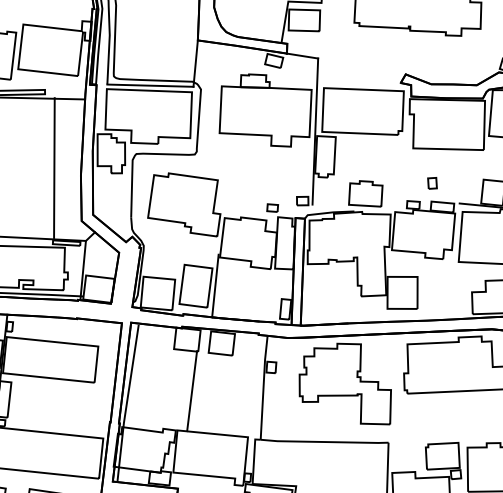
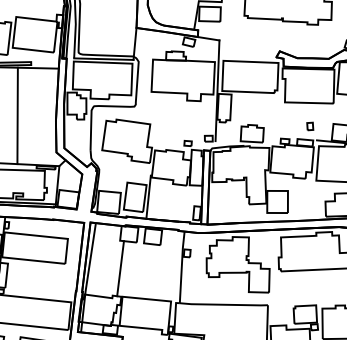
line: (54, 167) -> (17, 115), moved
part: (432, 183) -> (310, 126), moved
line: (192, 390) -> (120, 268), moved

